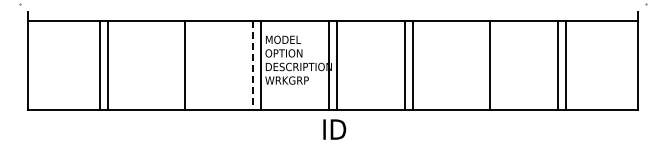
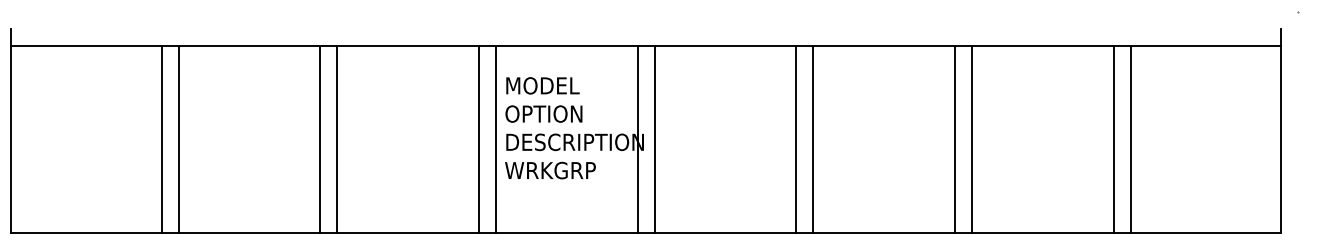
line: (176, 65) -> (320, 139), added
line: (252, 65) -> (478, 139), dashed -> solid
line: (481, 65) -> (955, 139), added

